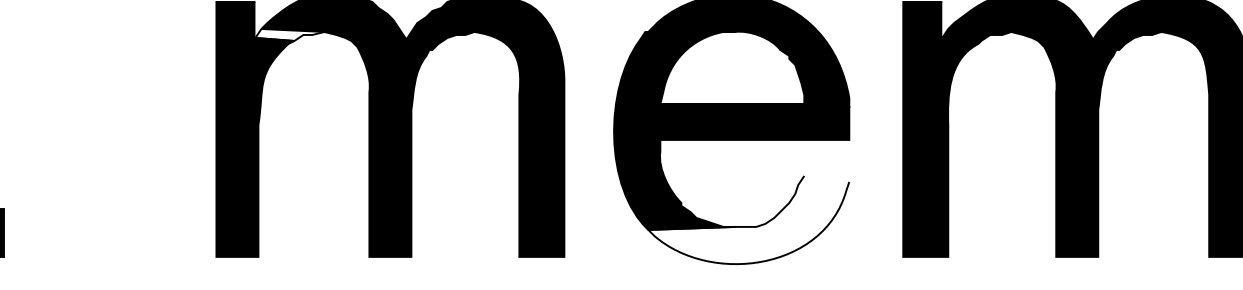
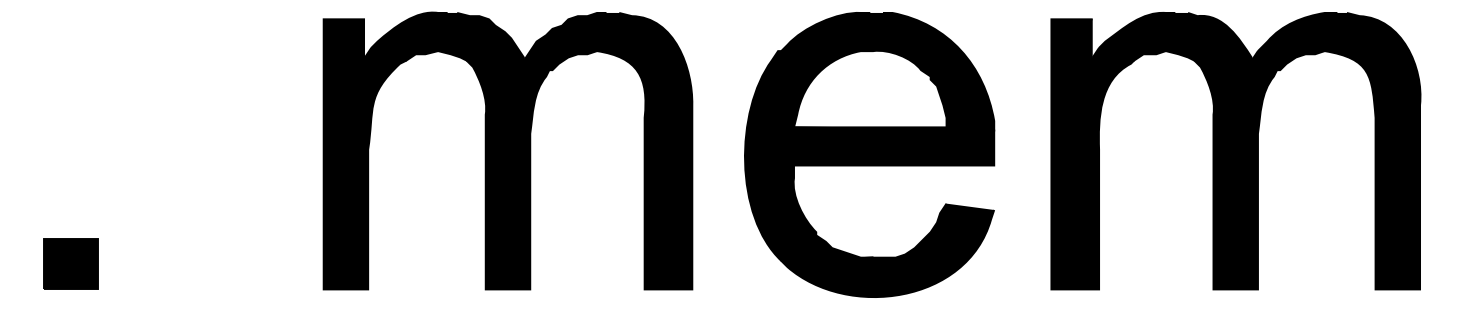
fill: (289, 34) -> (401, 53), added
fill: (748, 220) -> (887, 250), added

